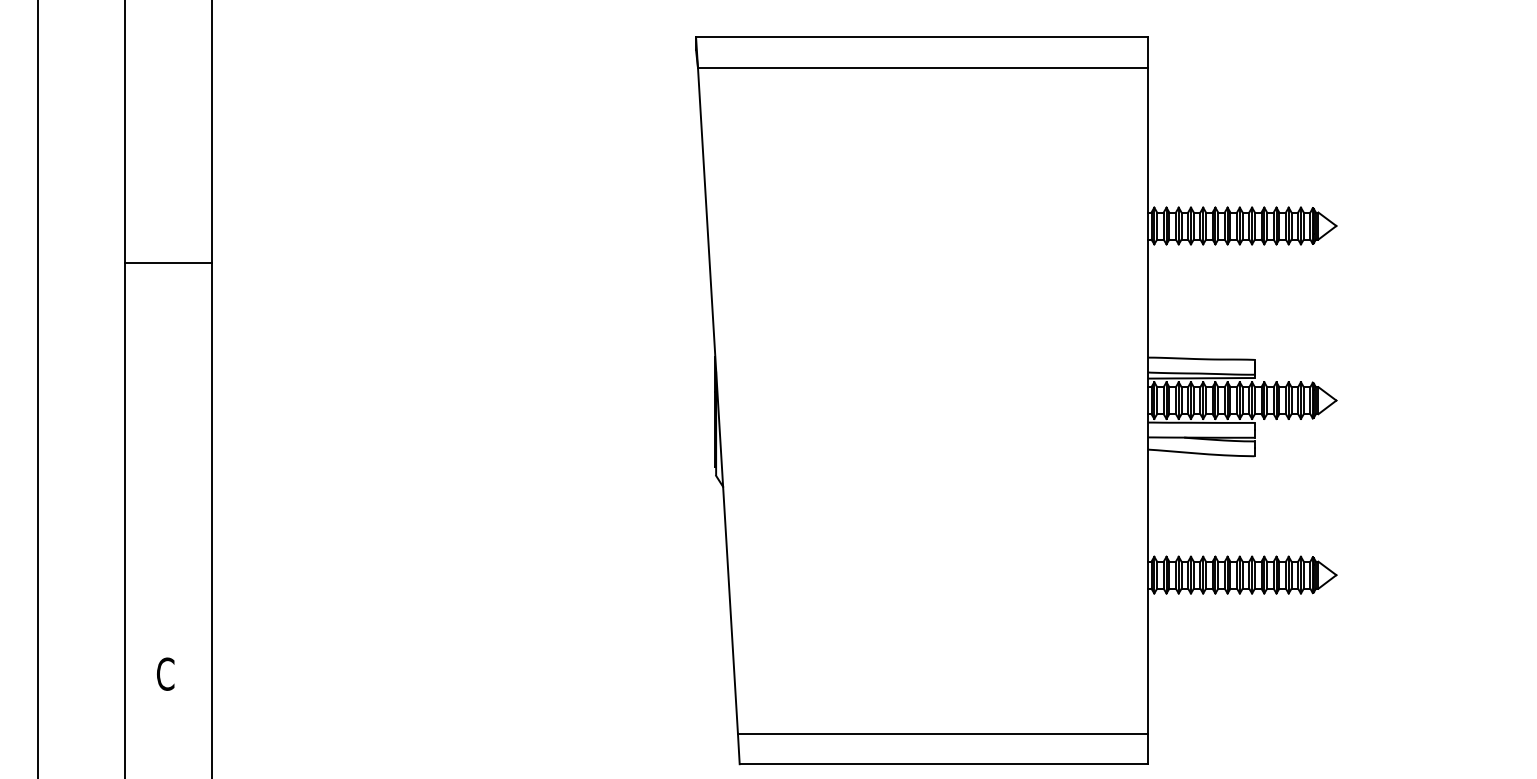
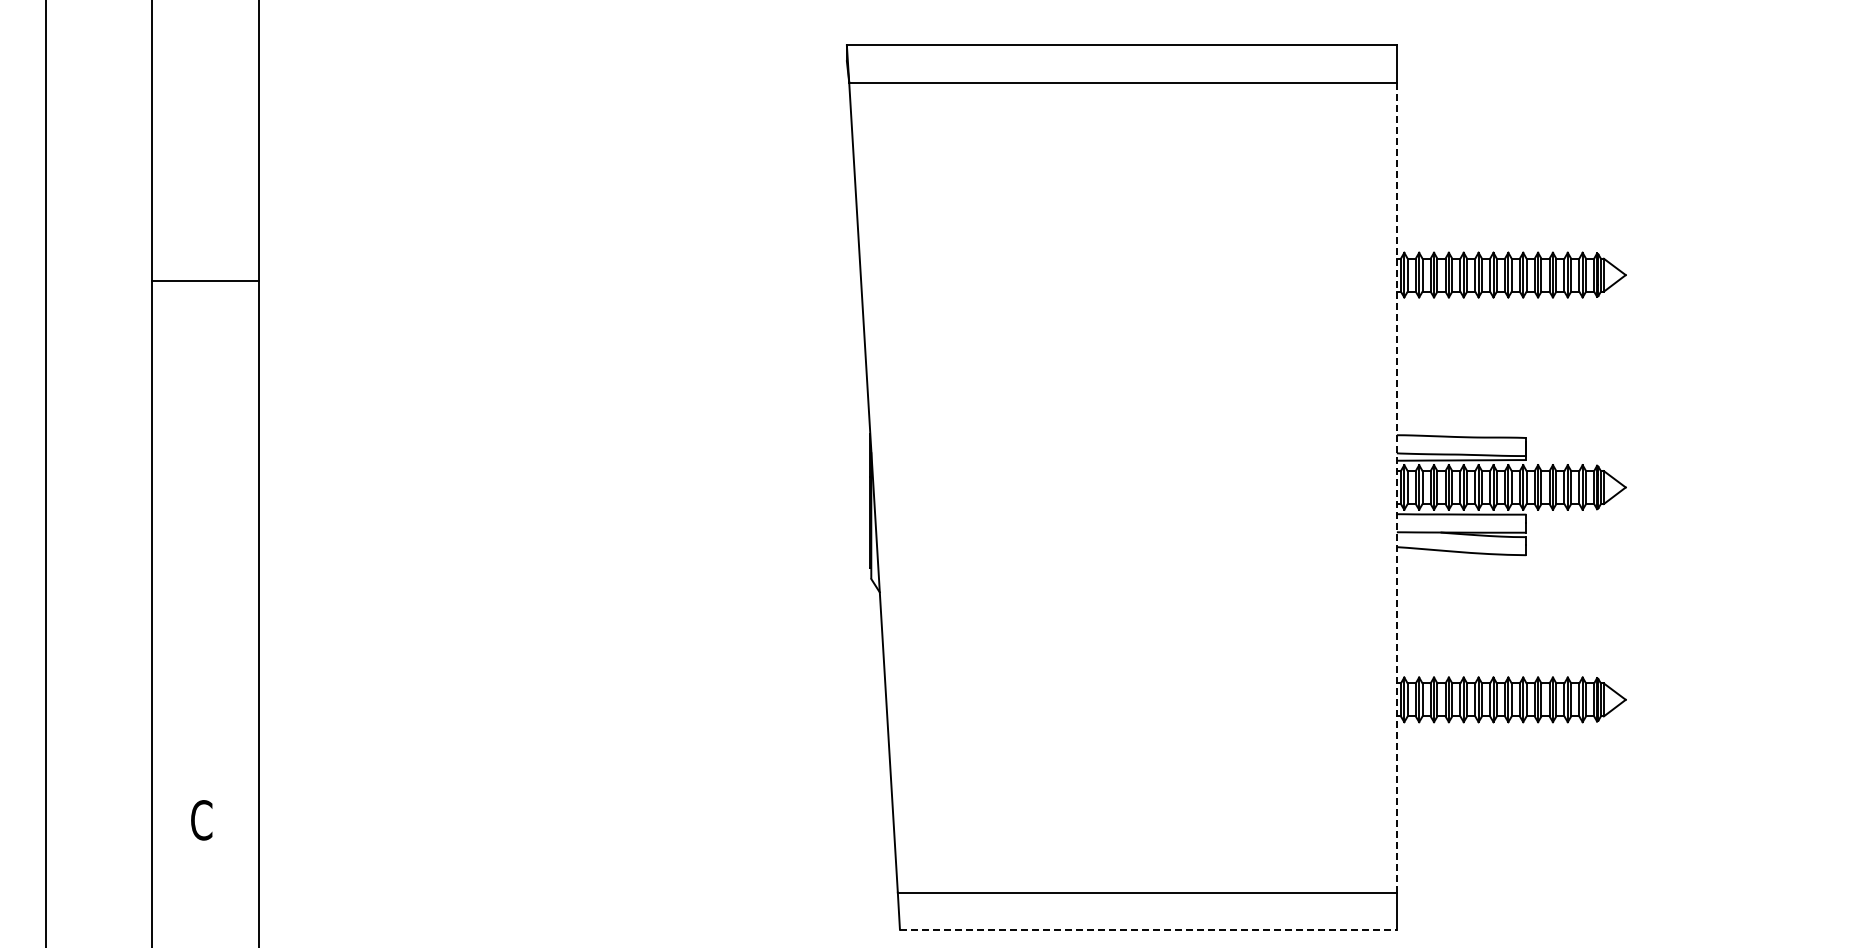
line: (168, 263) -> (205, 280), moved
line: (1147, 400) -> (1396, 487), solid -> dashed
line: (944, 763) -> (1148, 929), solid -> dashed

